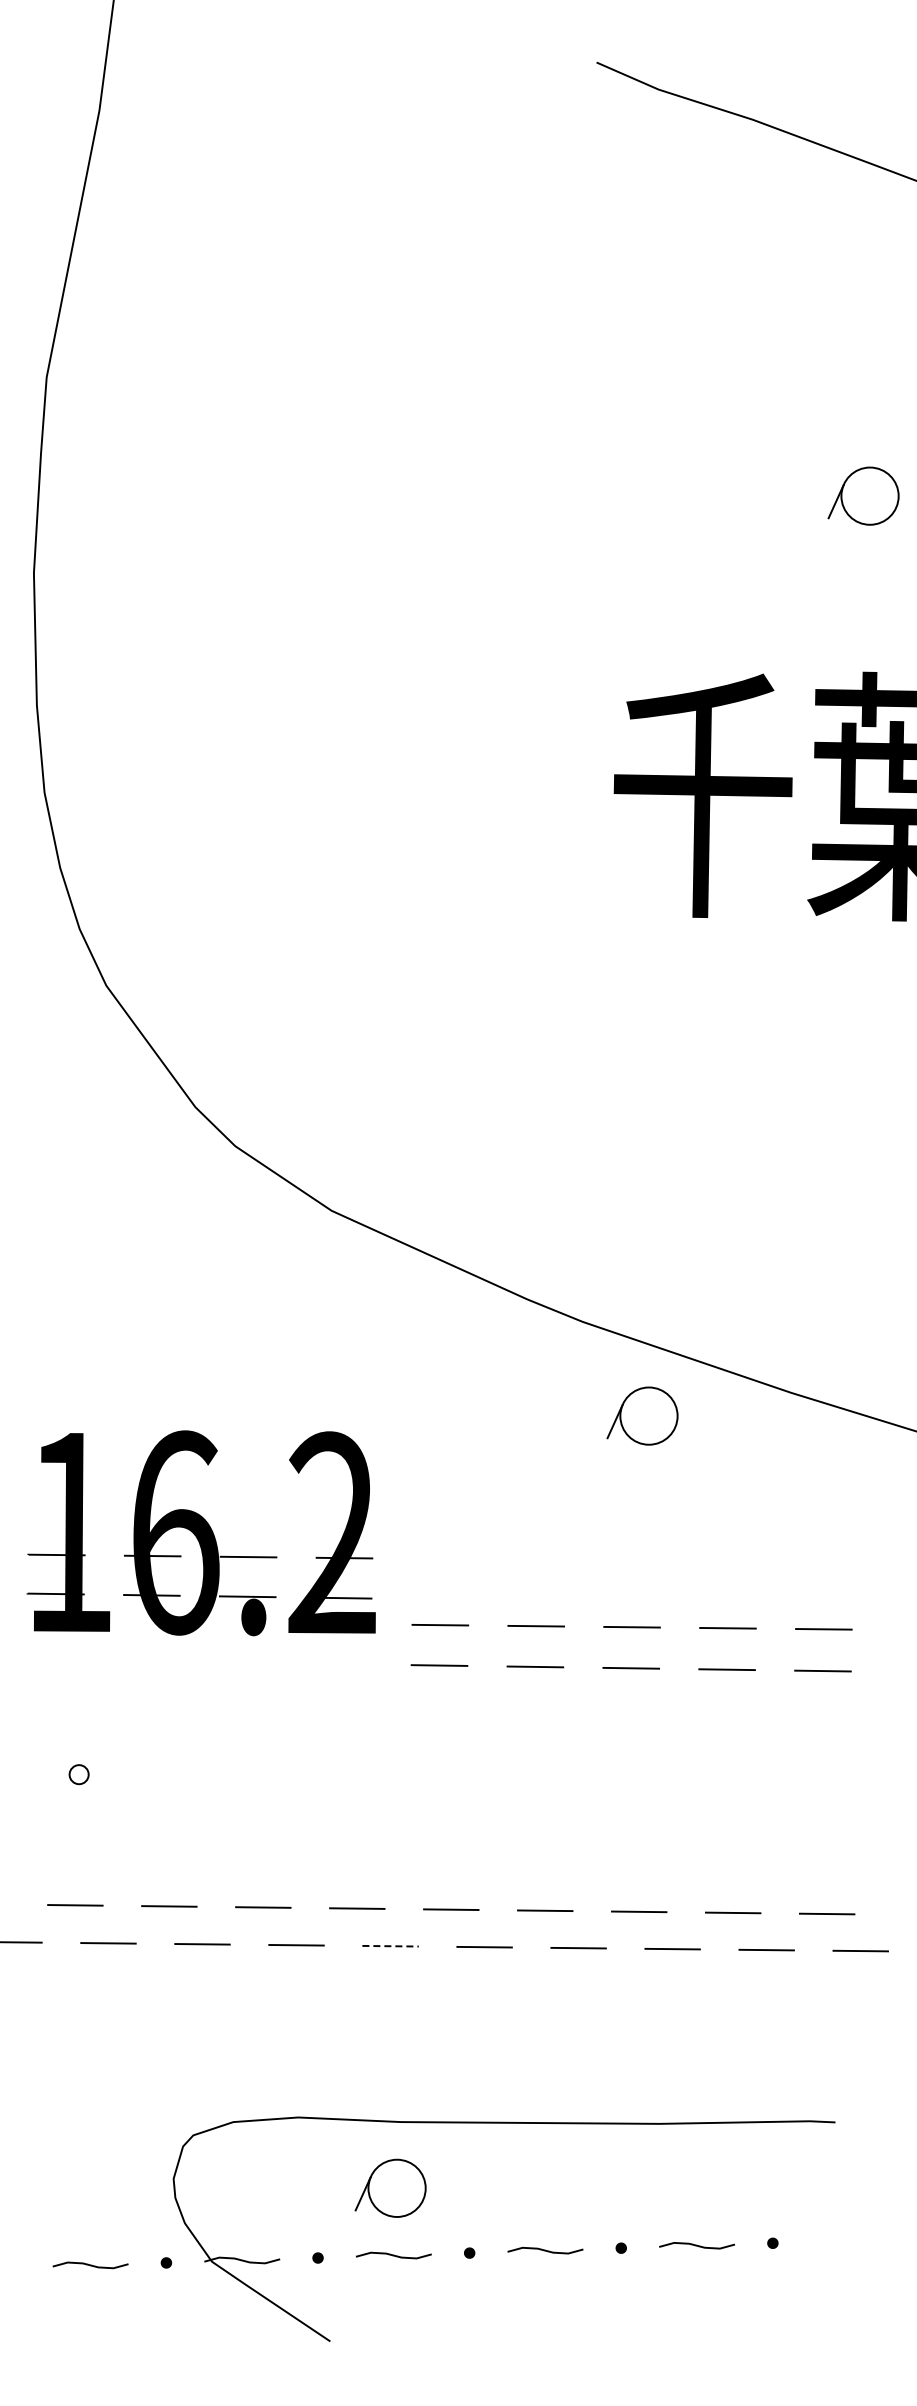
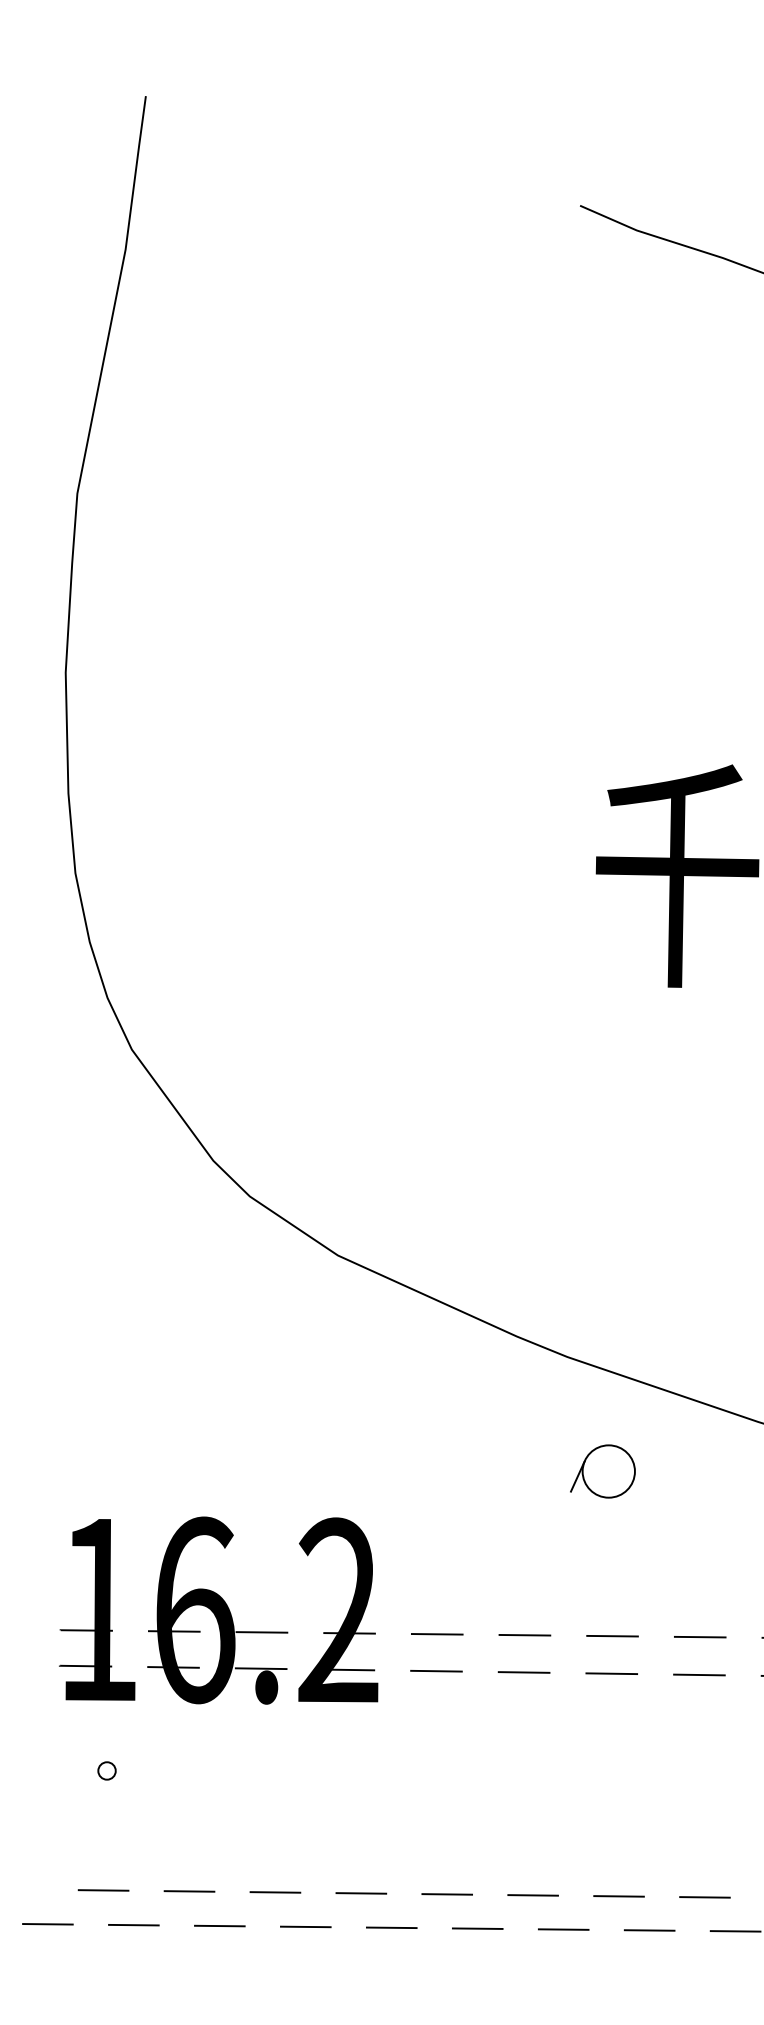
part: (642, 1415) -> (602, 1470), moved
part: (200, 1533) -> (217, 1610), moved
line: (391, 1946) -> (392, 1928), dashed -> solid

